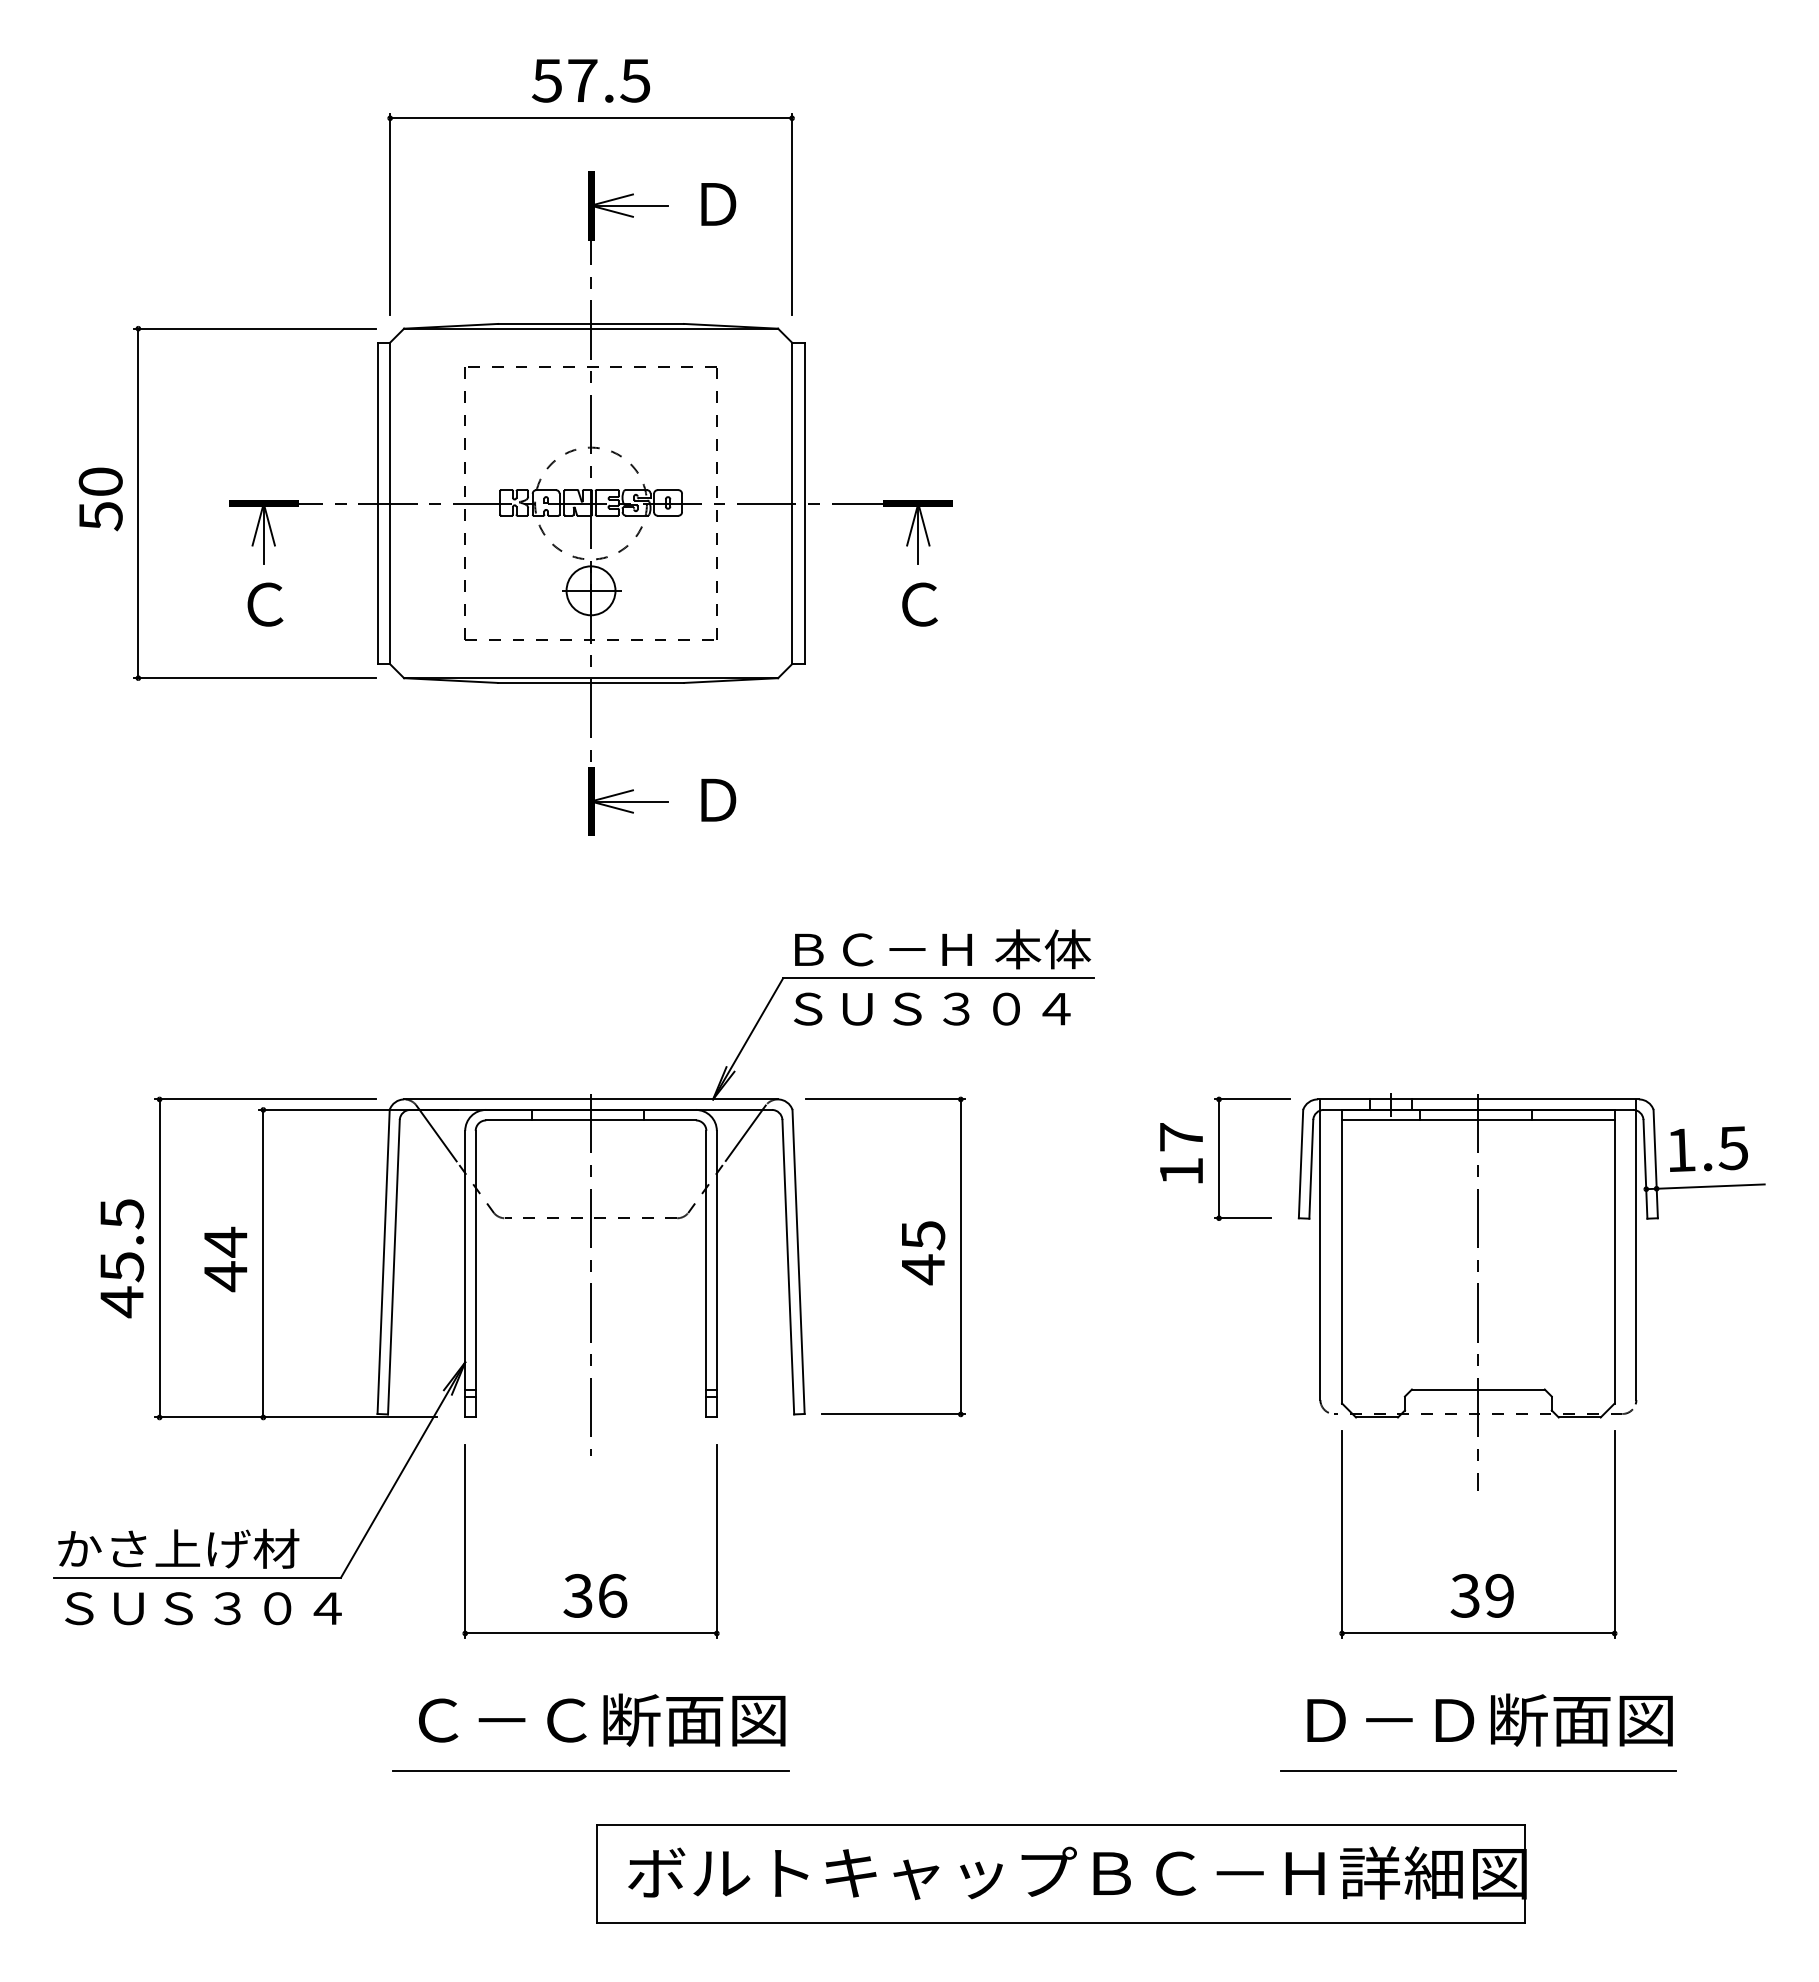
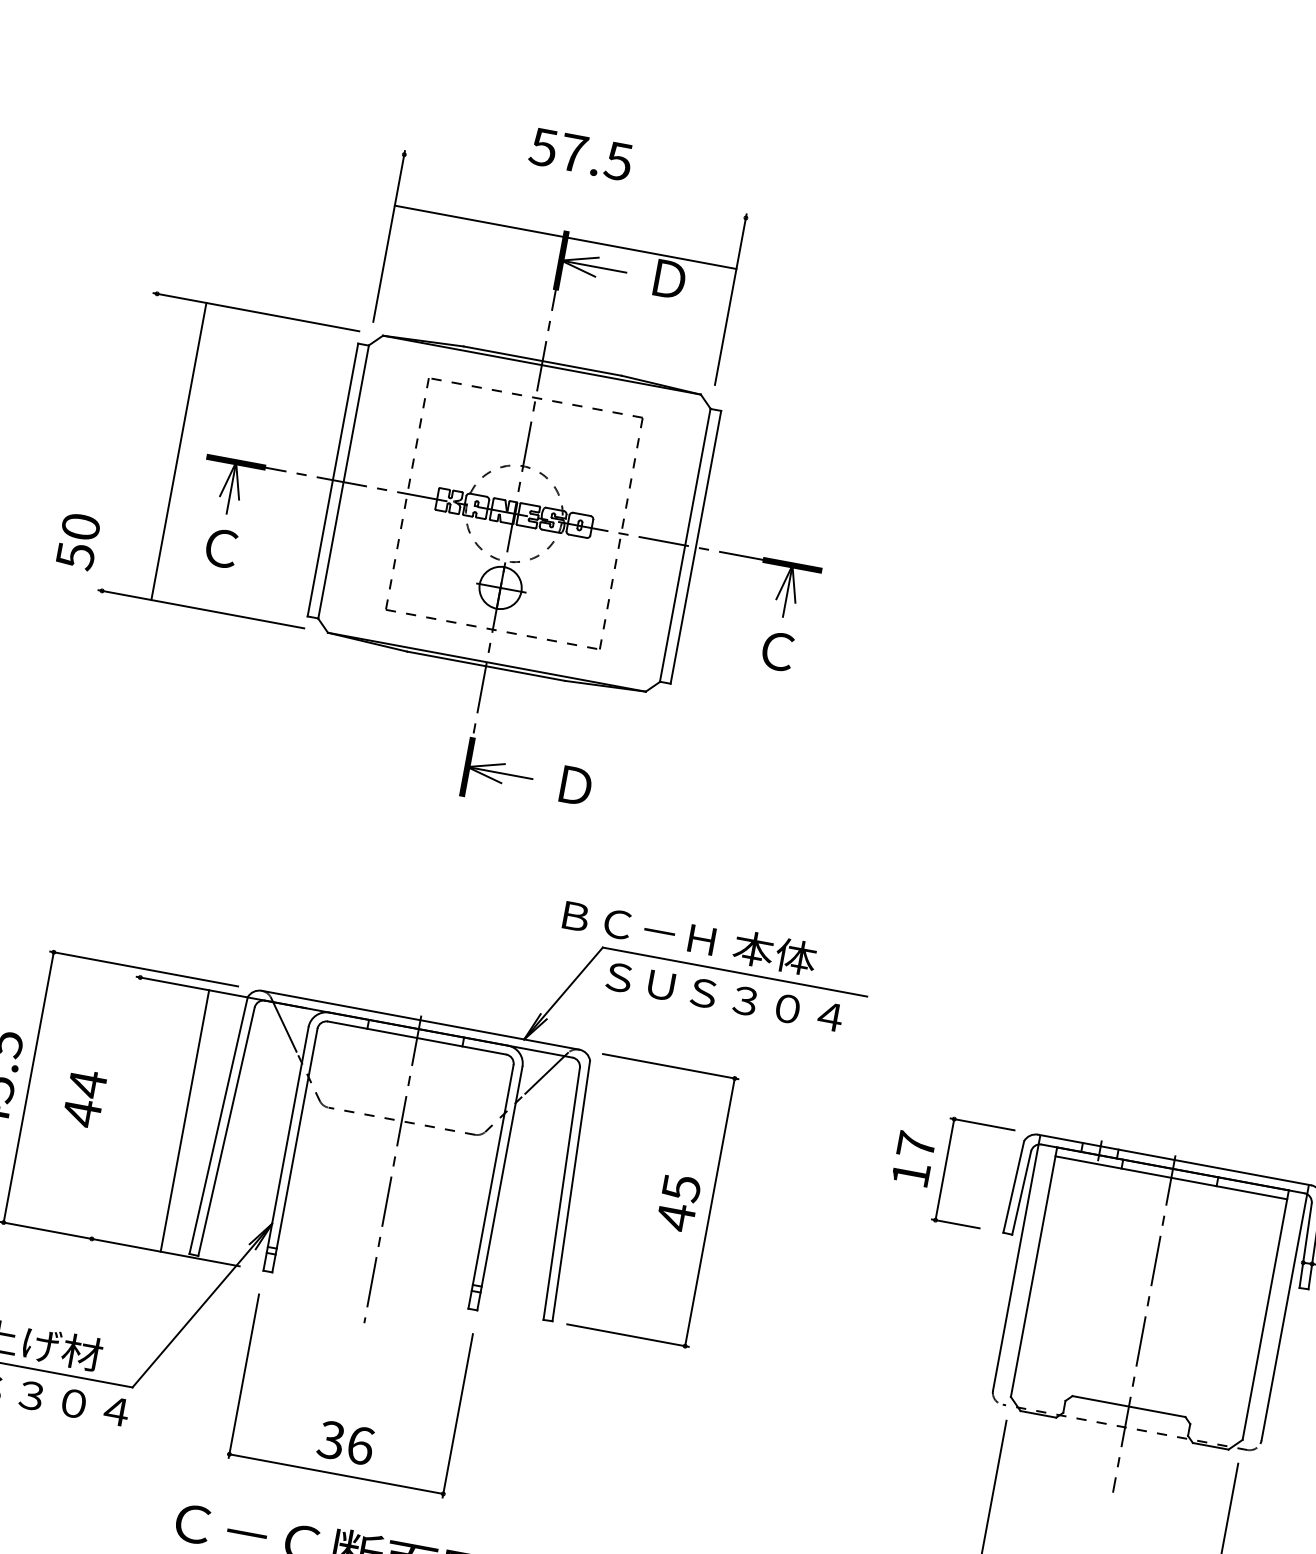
line: (591, 118) -> (565, 237), moved
text: (100, 499) -> (77, 541), moved
line: (138, 503) -> (179, 451), moved
text: (943, 949) -> (690, 937), moved
line: (263, 1263) -> (185, 1120), moved

